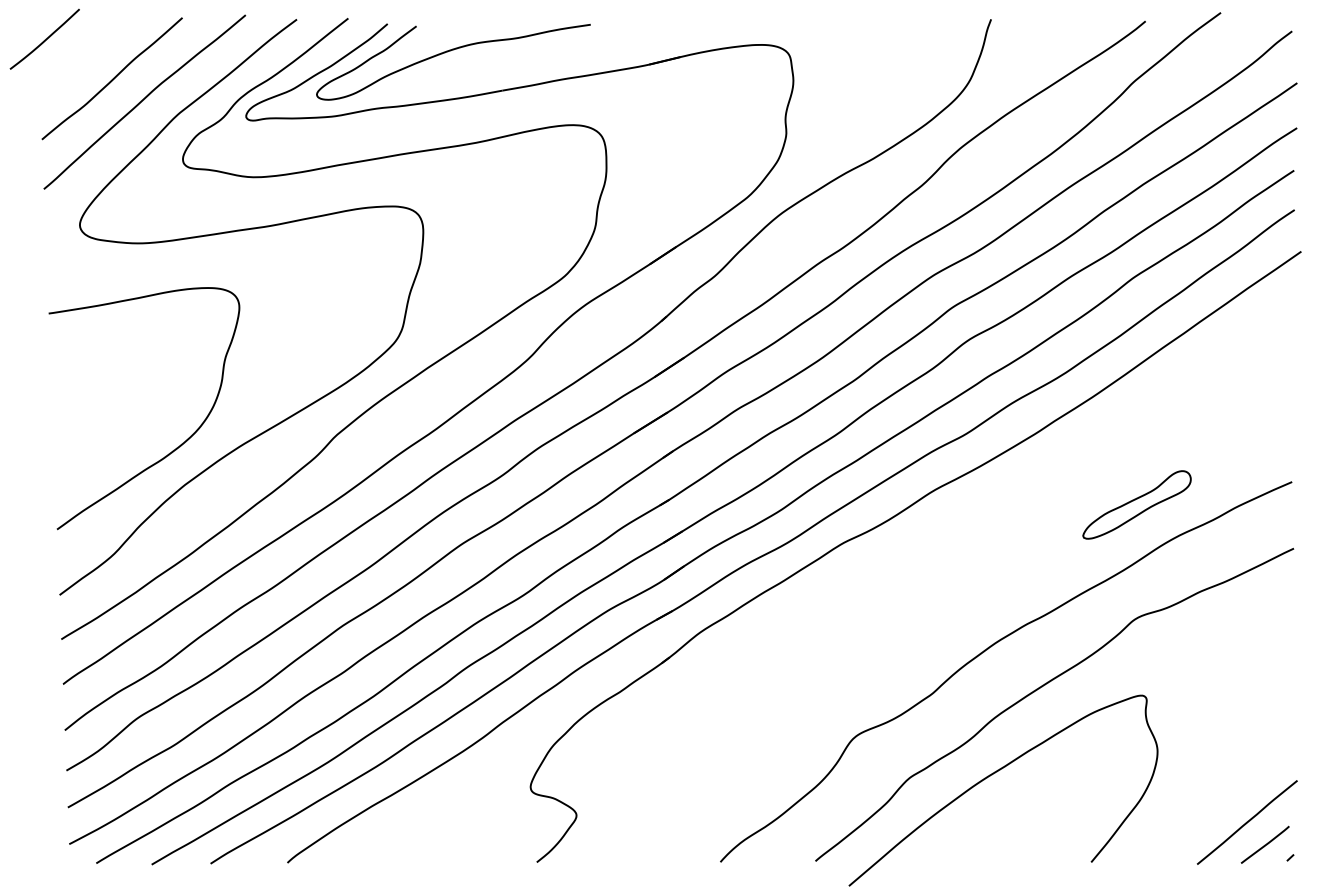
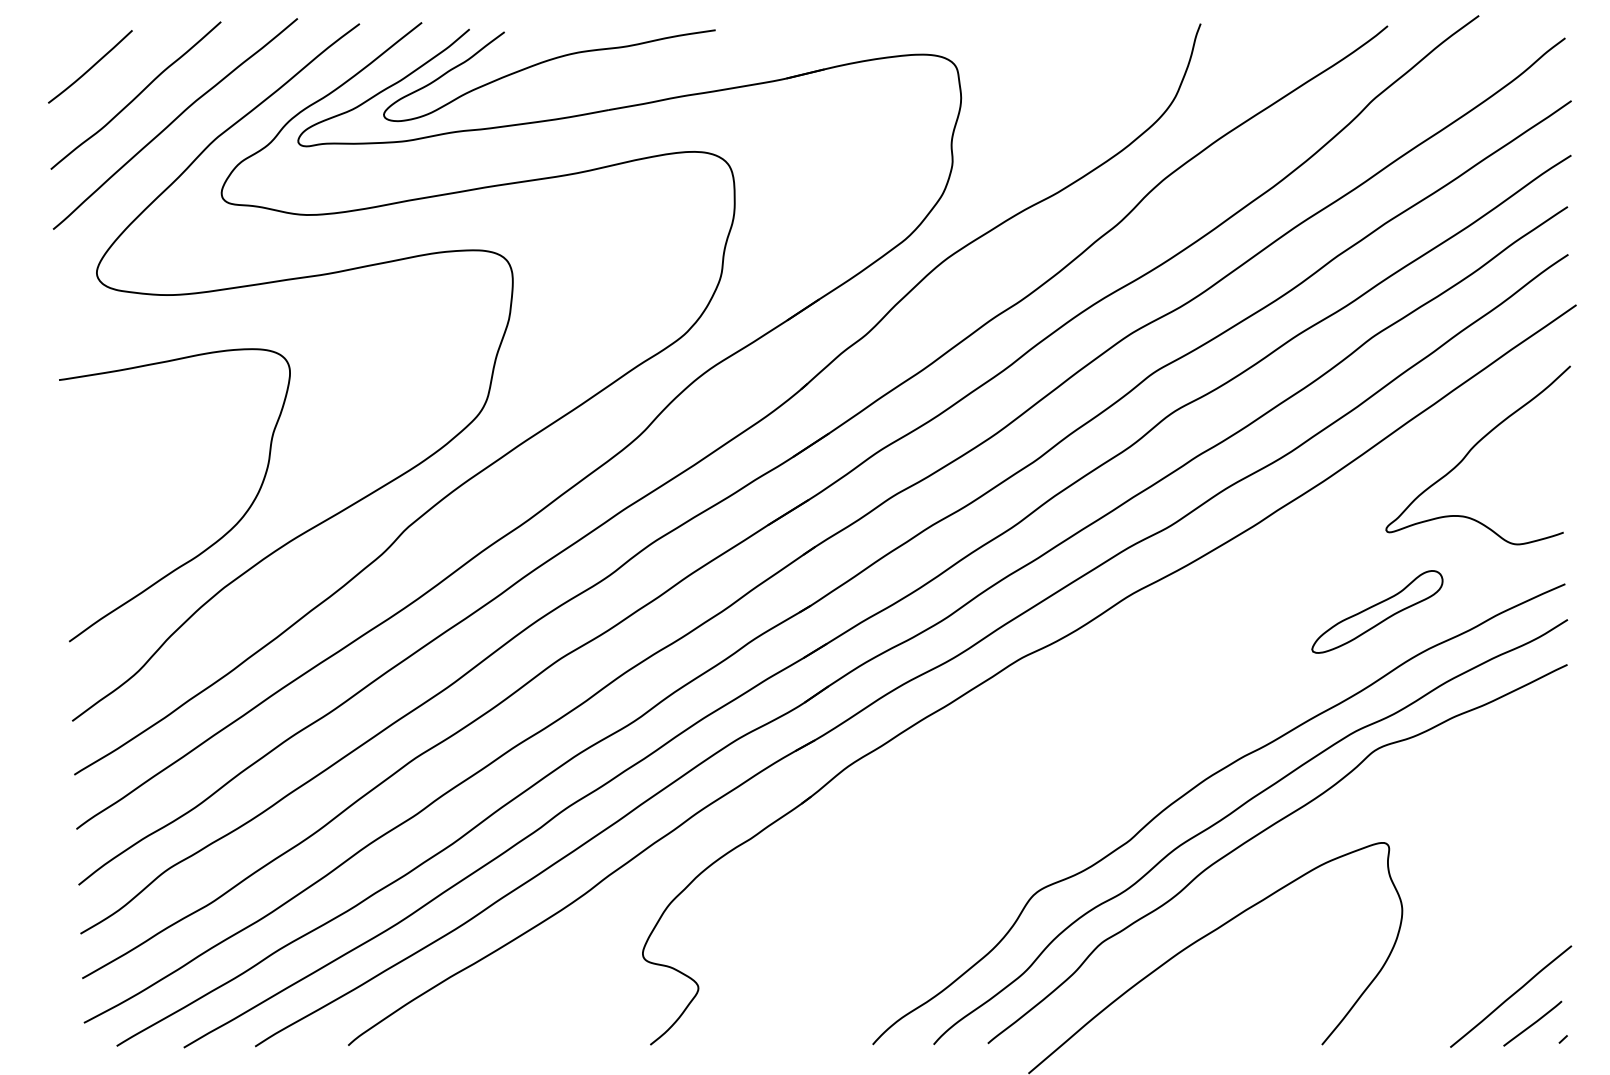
curve: (45, 39) -> (91, 66), moved
curve: (1215, 370) -> (1472, 449), added
curve: (1019, 670) -> (1234, 812), added

